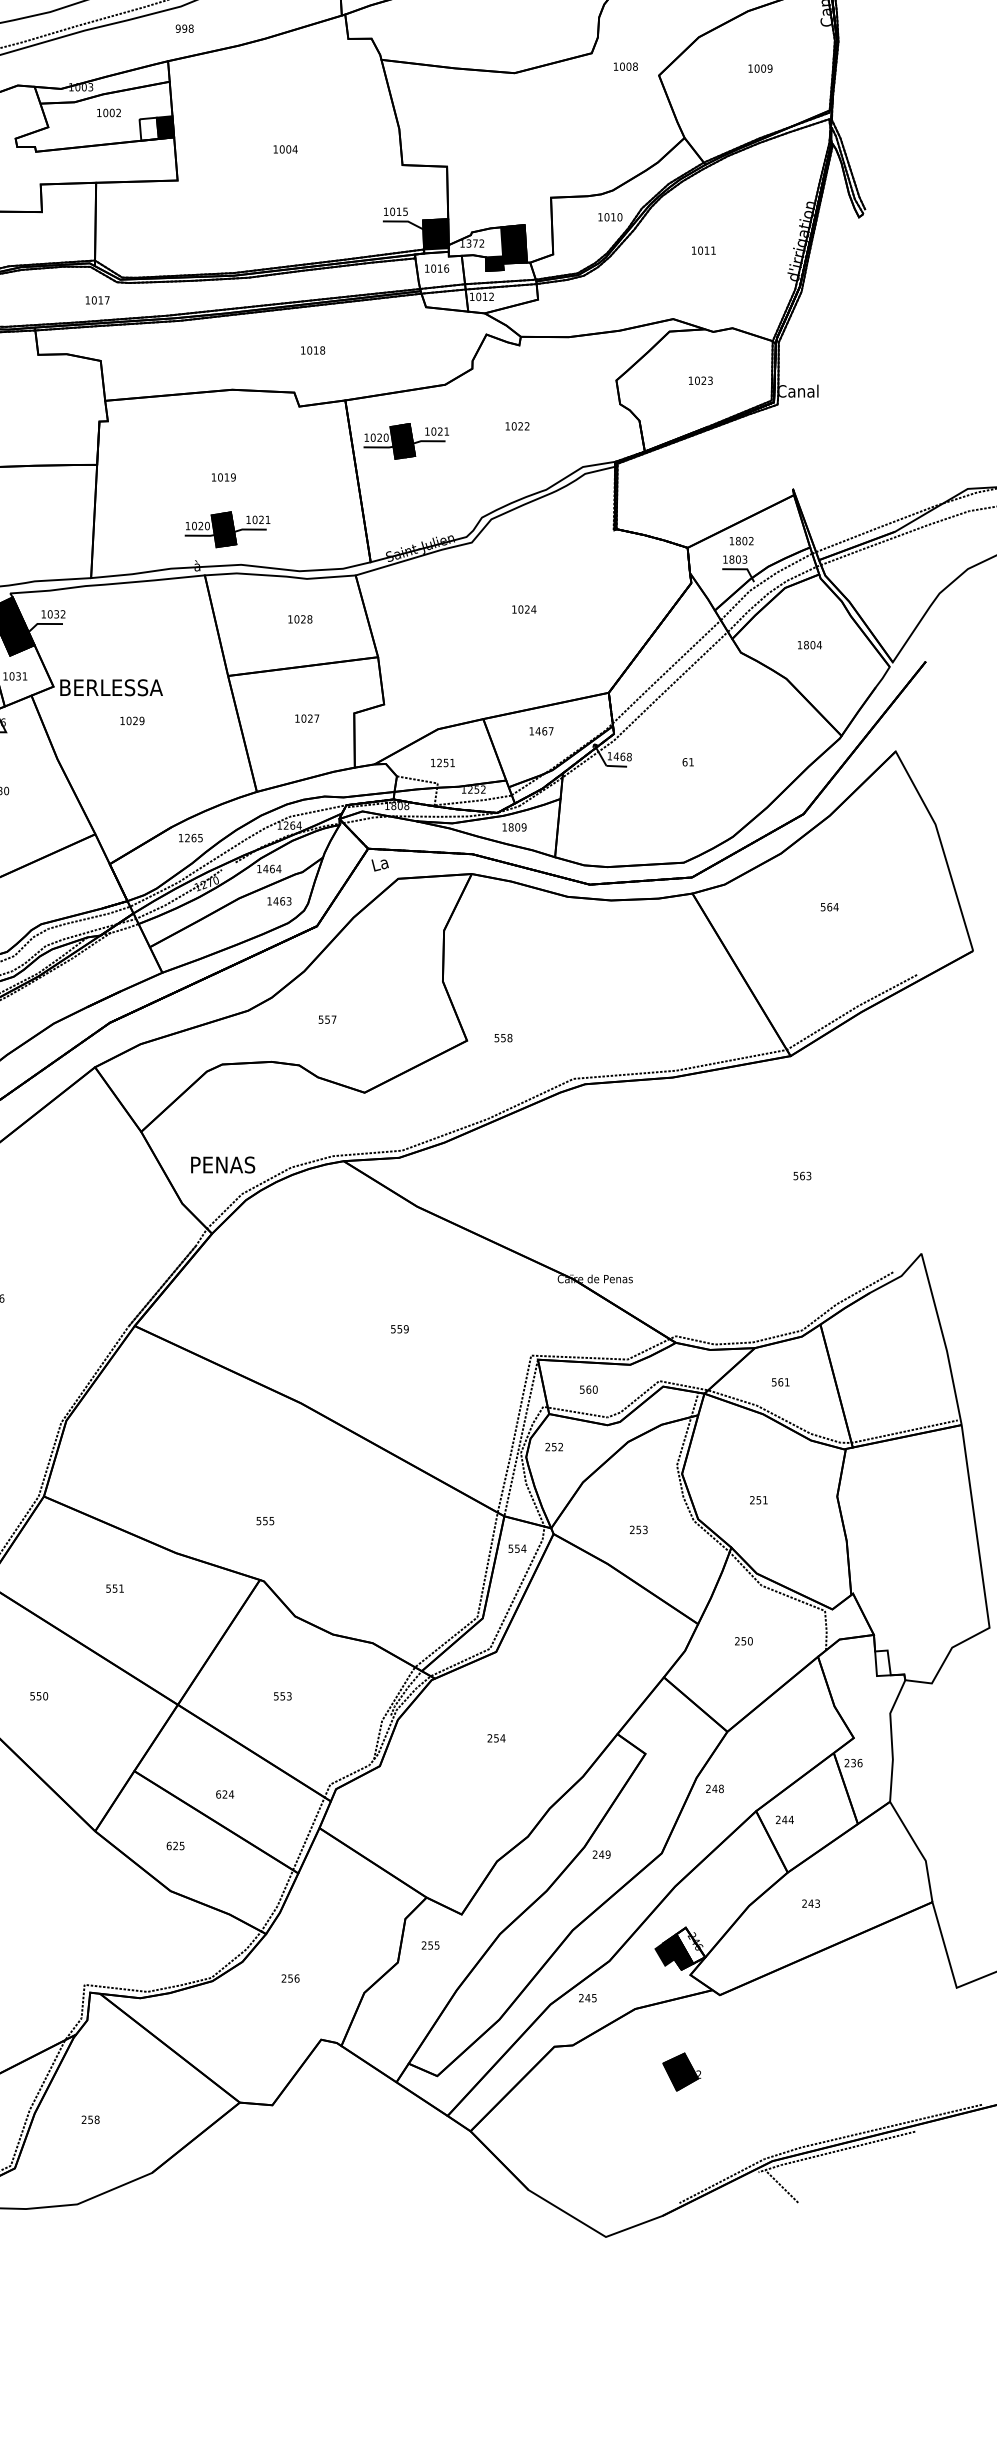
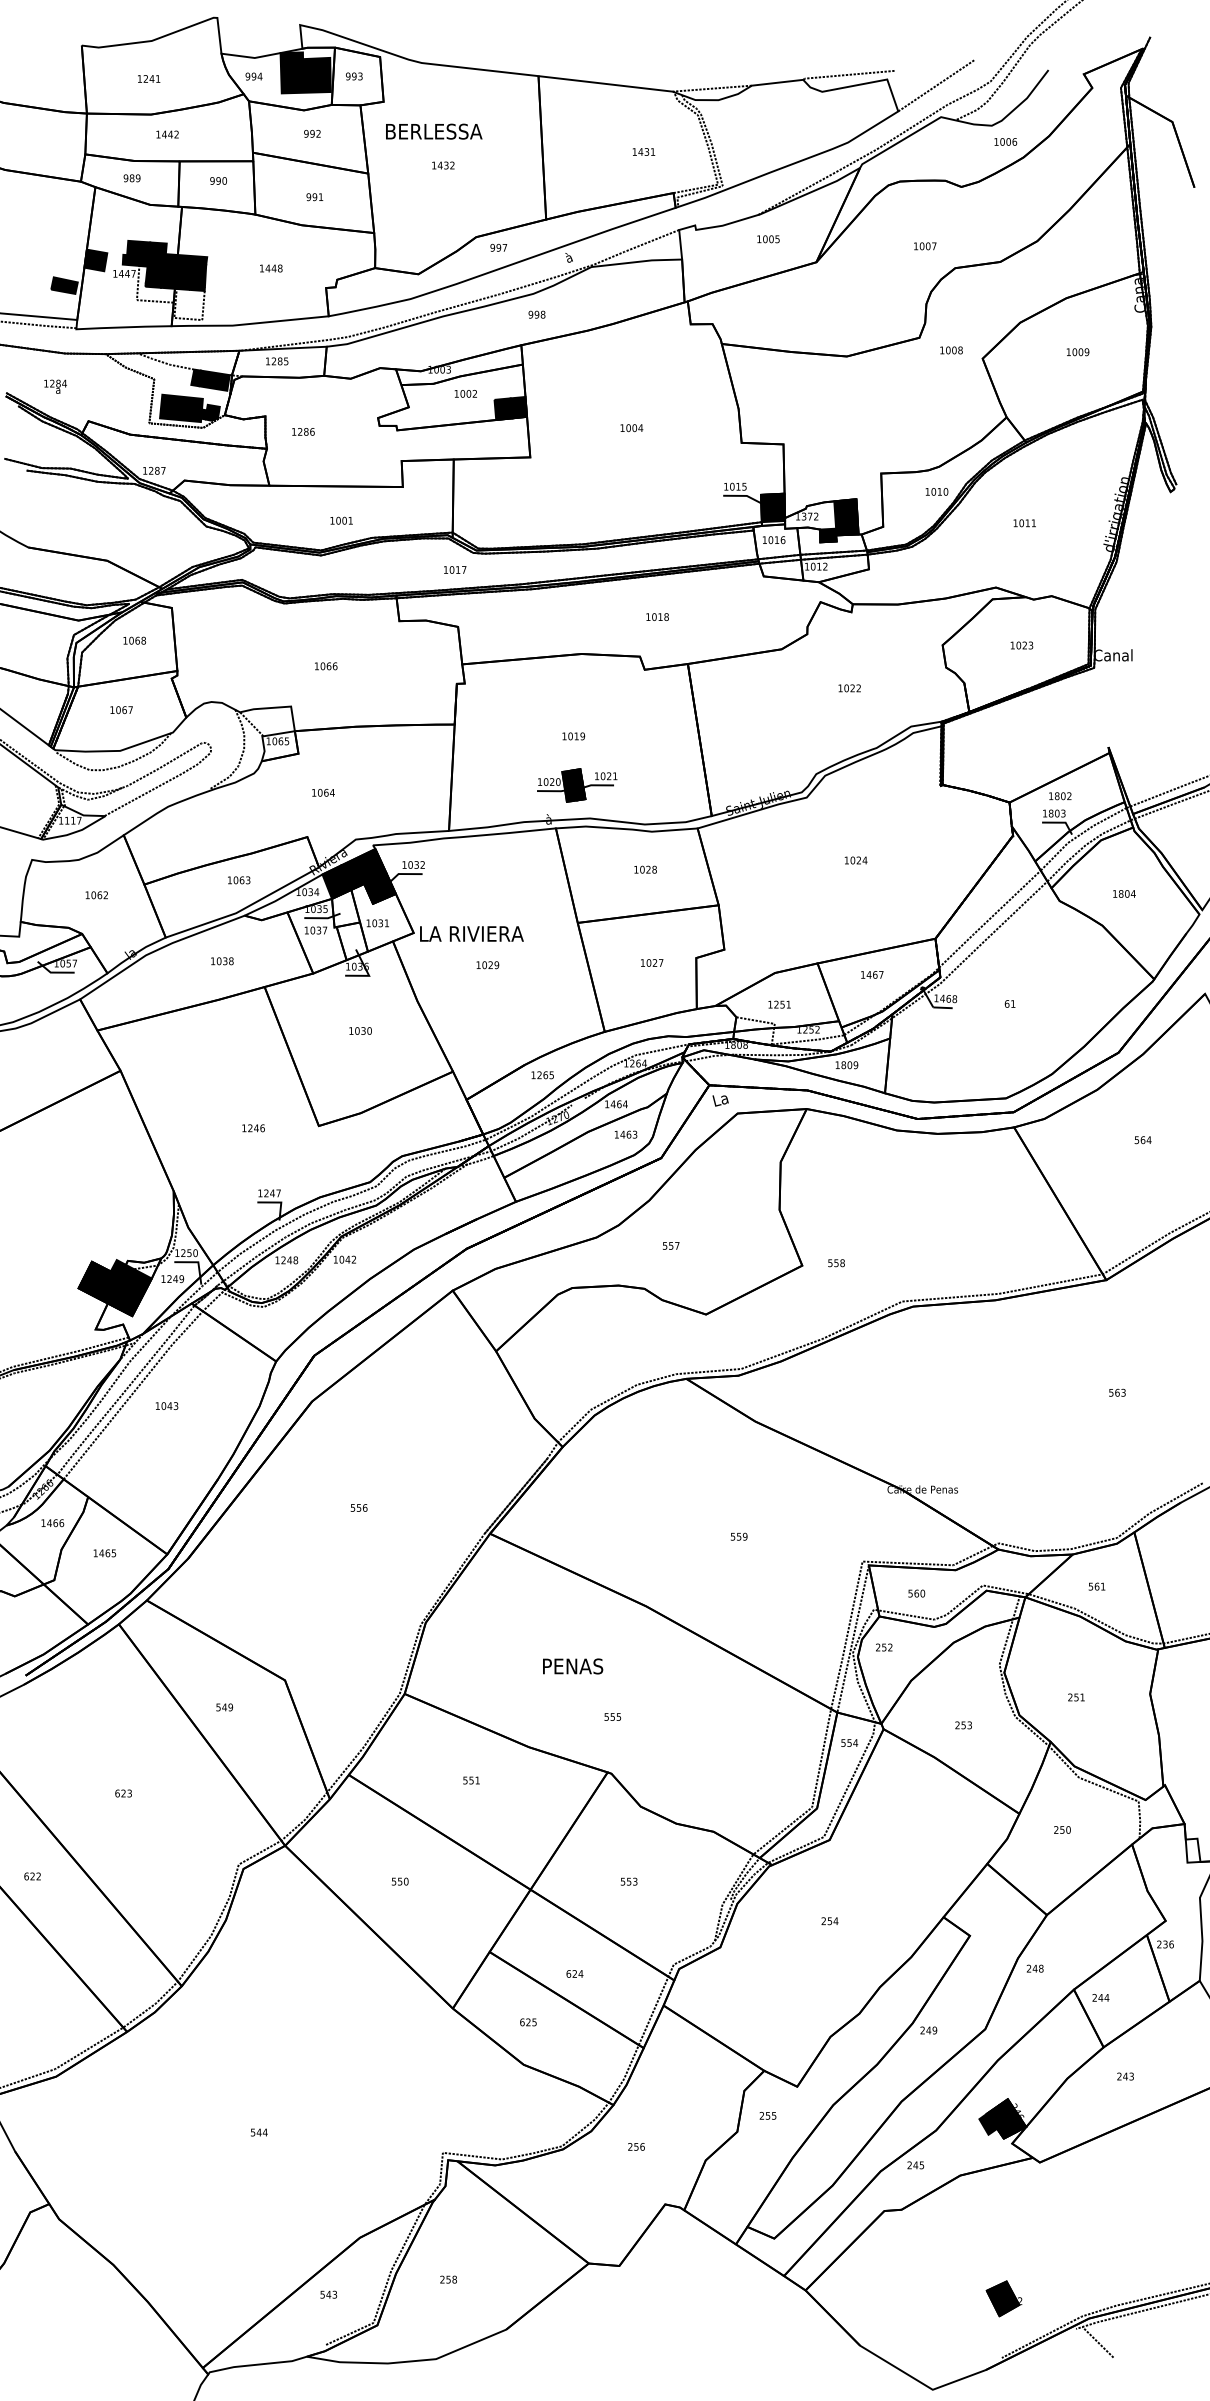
fill: (149, 129) -> (503, 409), added
part: (406, 441) -> (745, 702), removed
text: (116, 687) -> (472, 933), BERLESSA -> LA RIVIERA
text: (223, 1165) -> (573, 1666), moved
fill: (690, 1945) -> (1012, 2115), added
part: (681, 2071) -> (1003, 2298), moved

